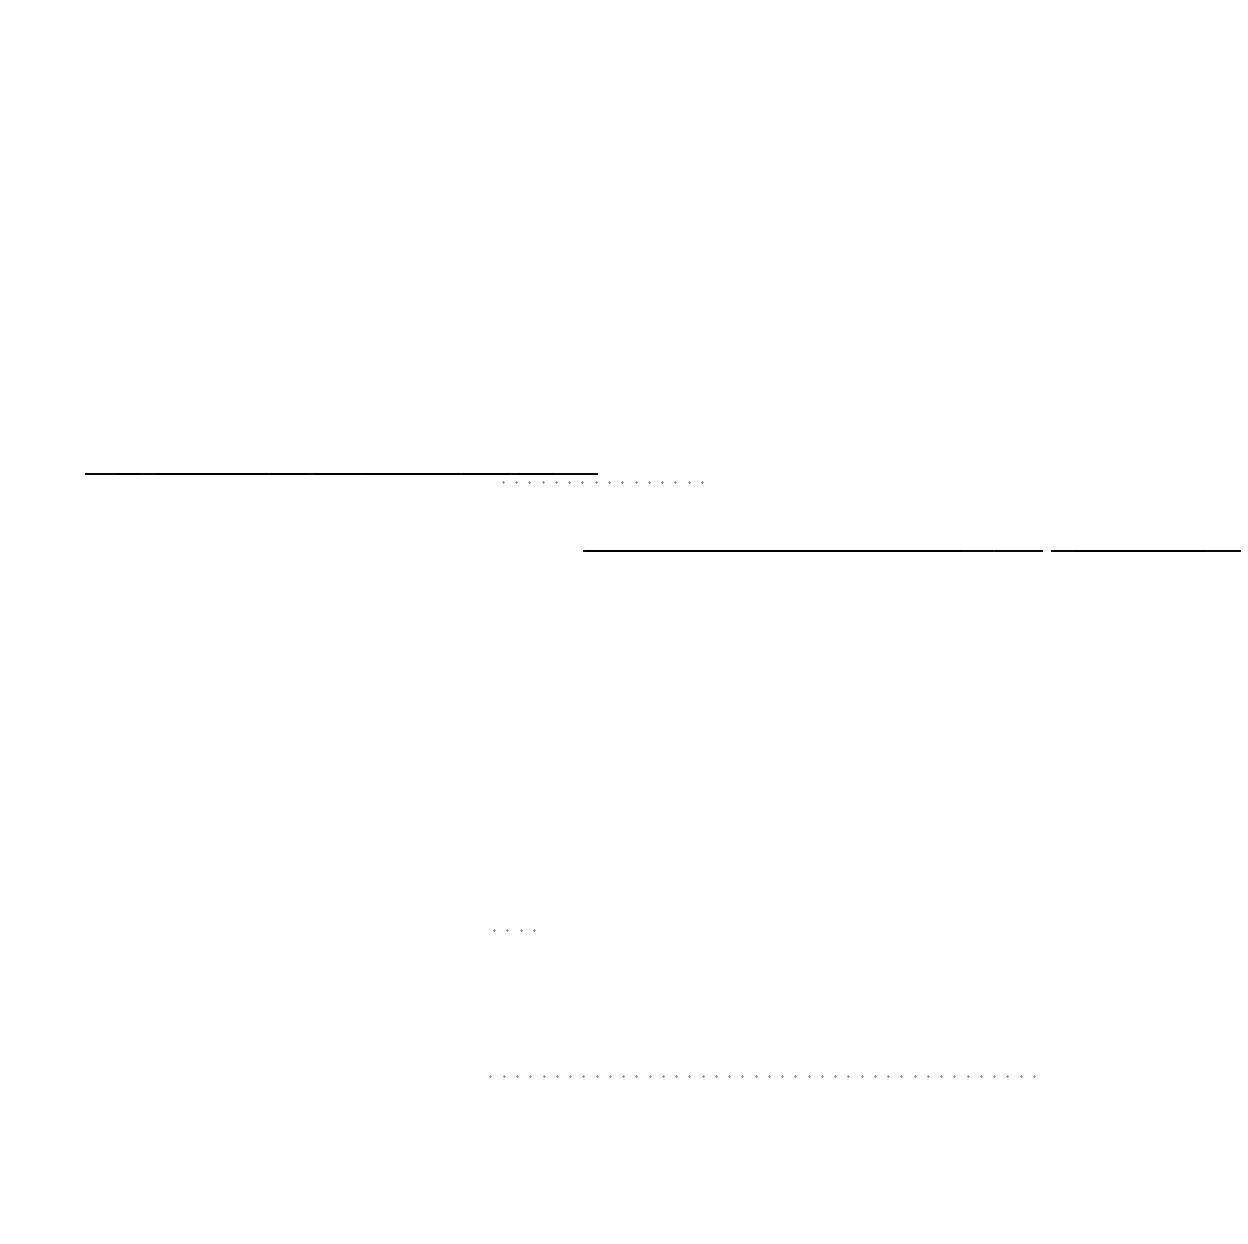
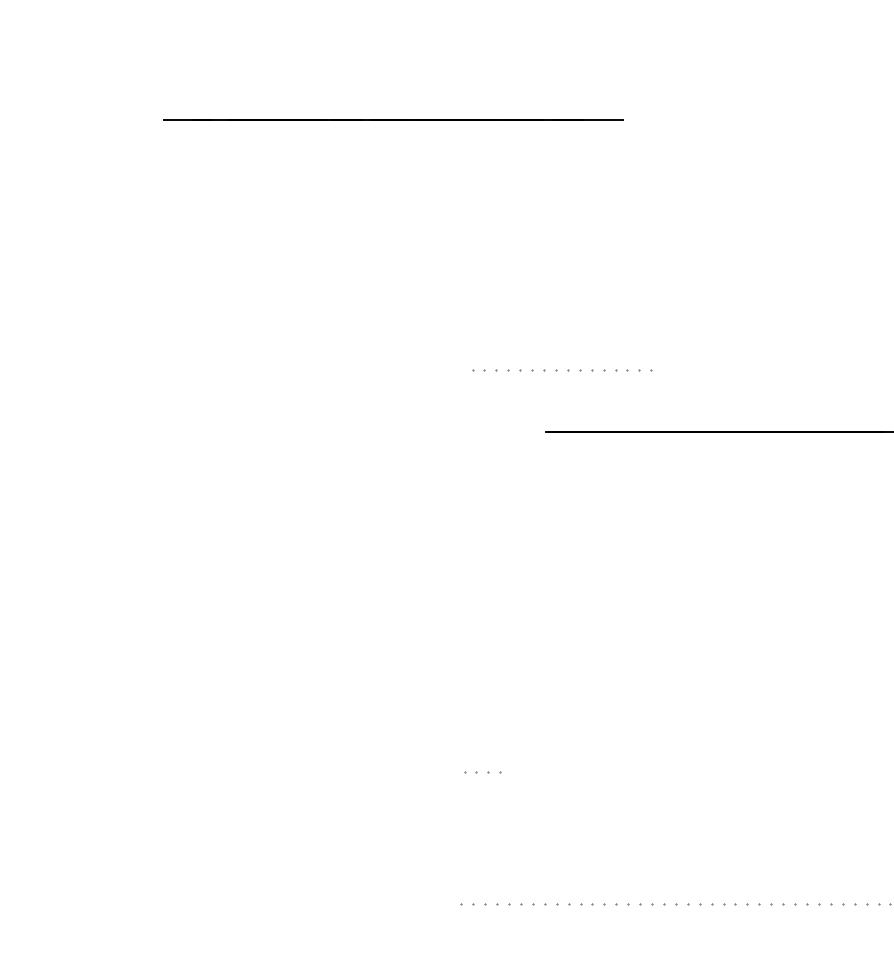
line: (341, 473) -> (393, 119), moved

